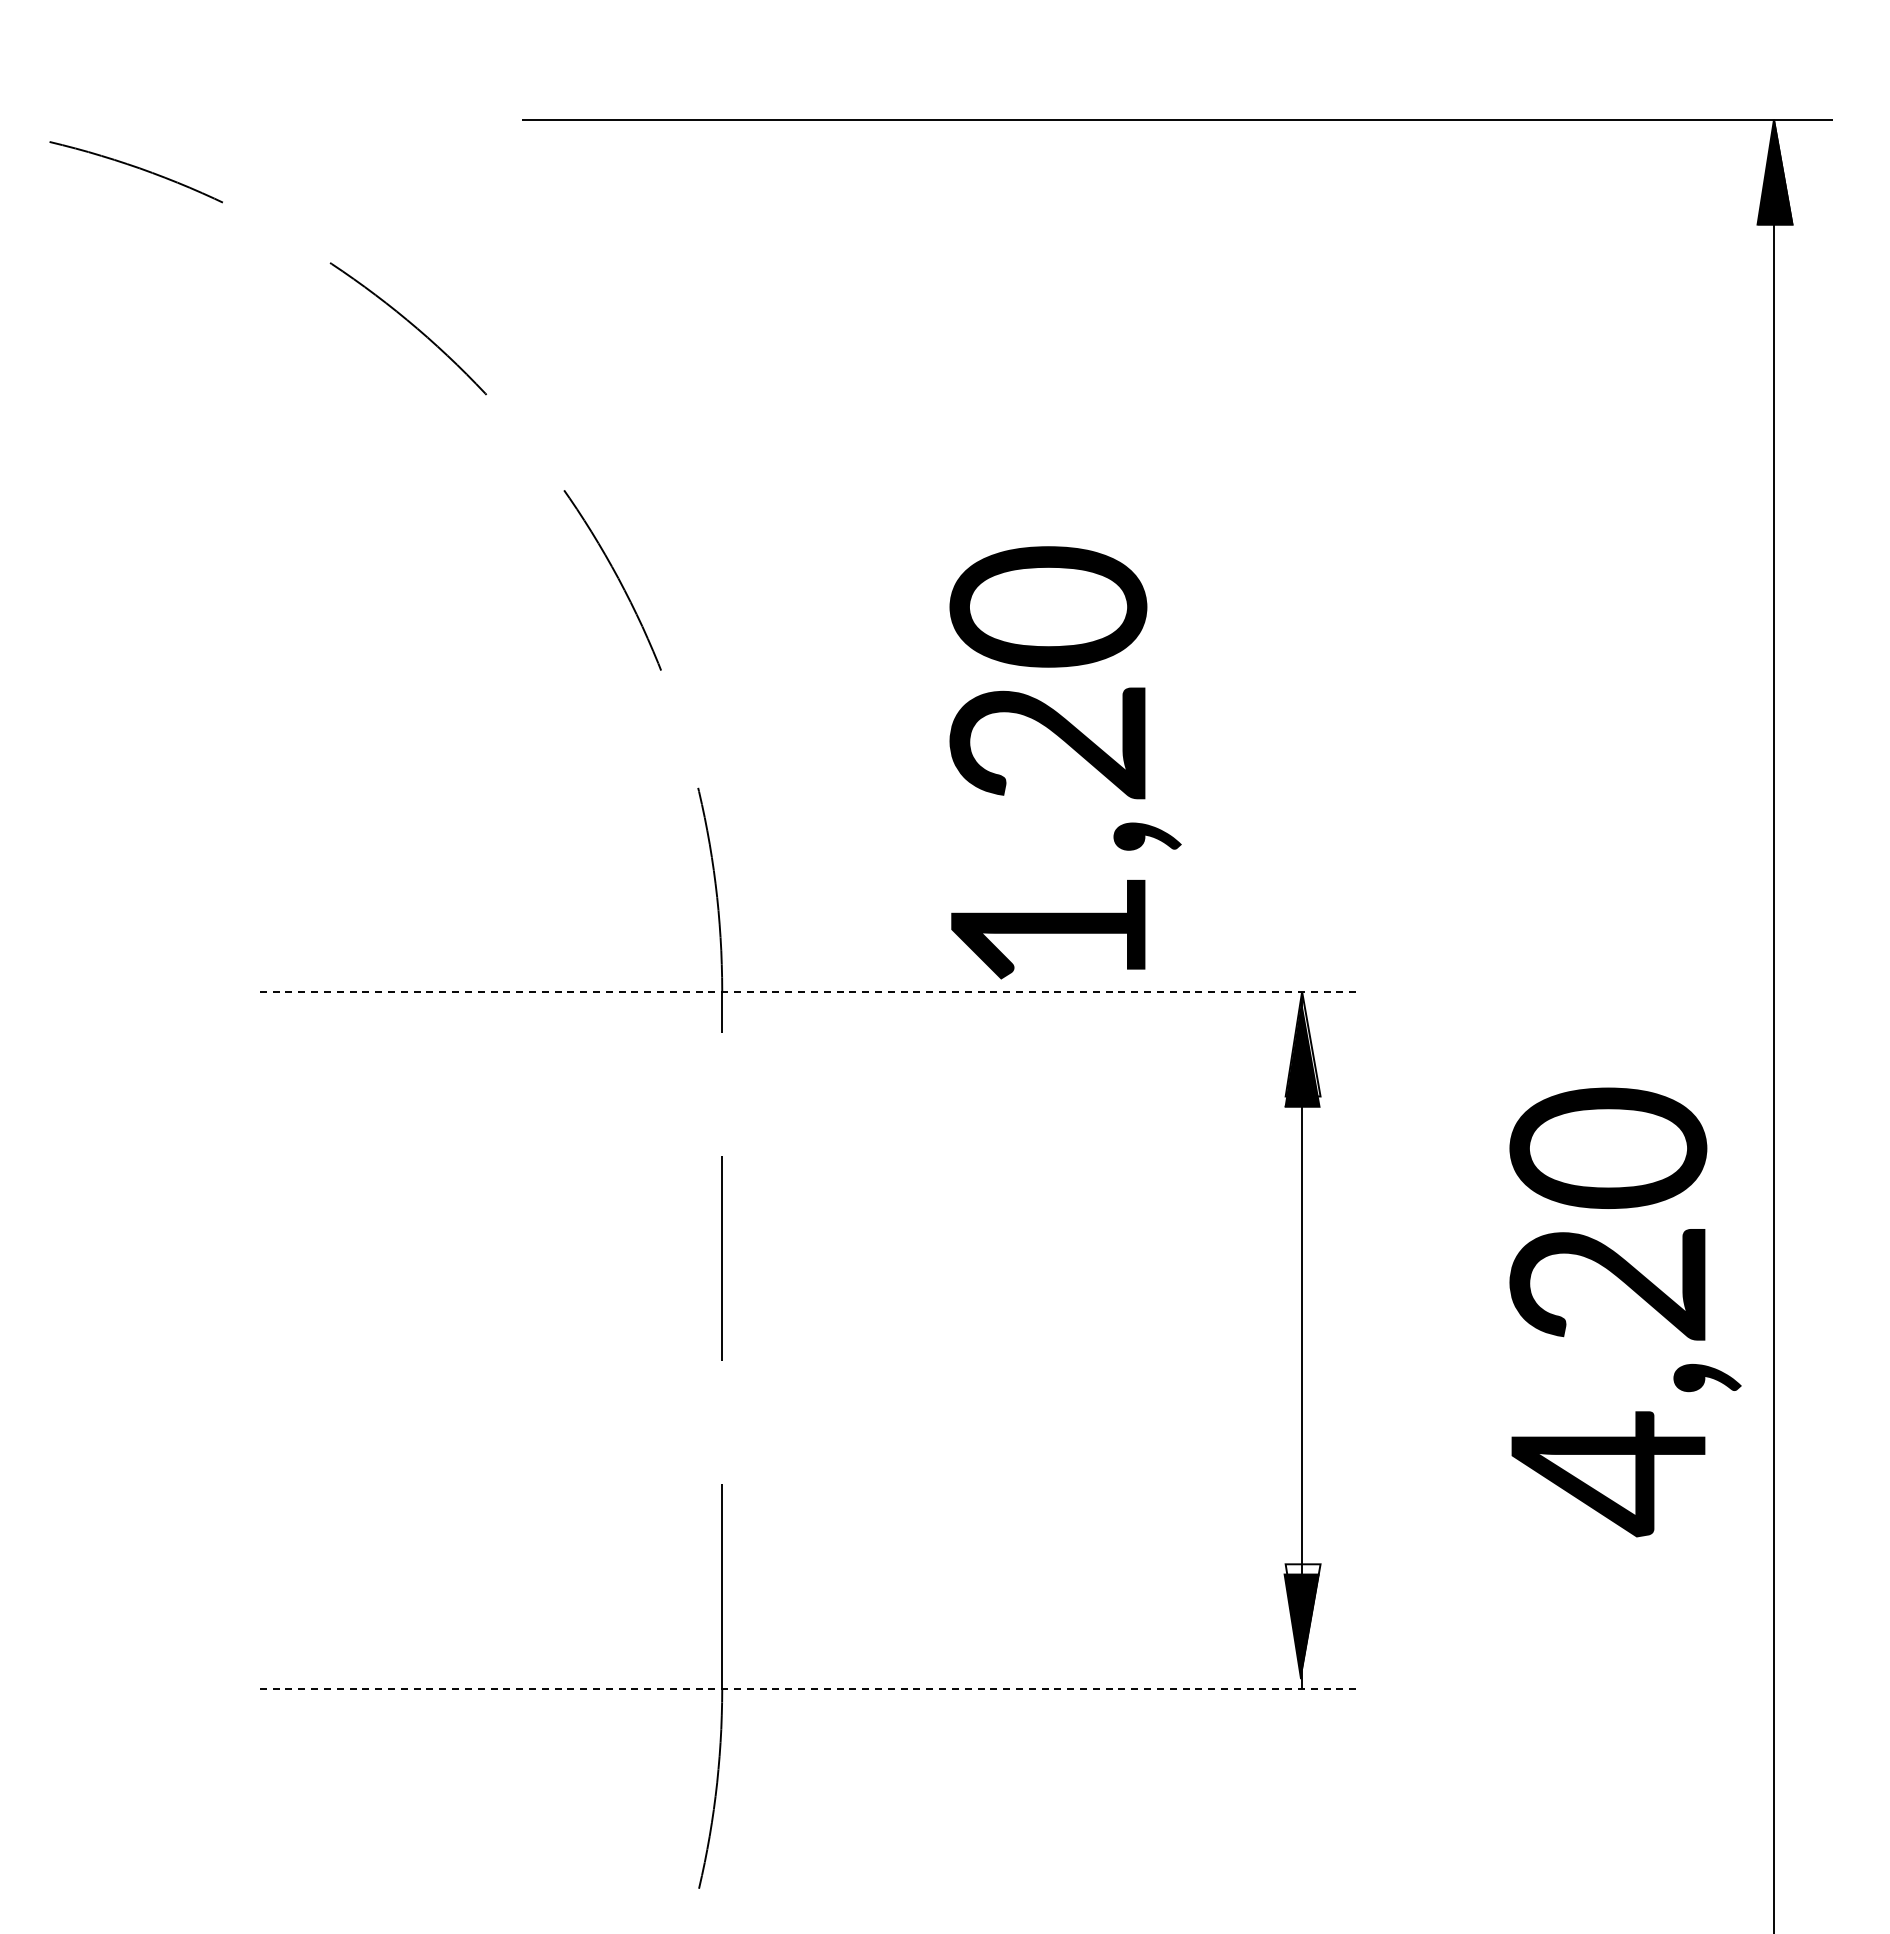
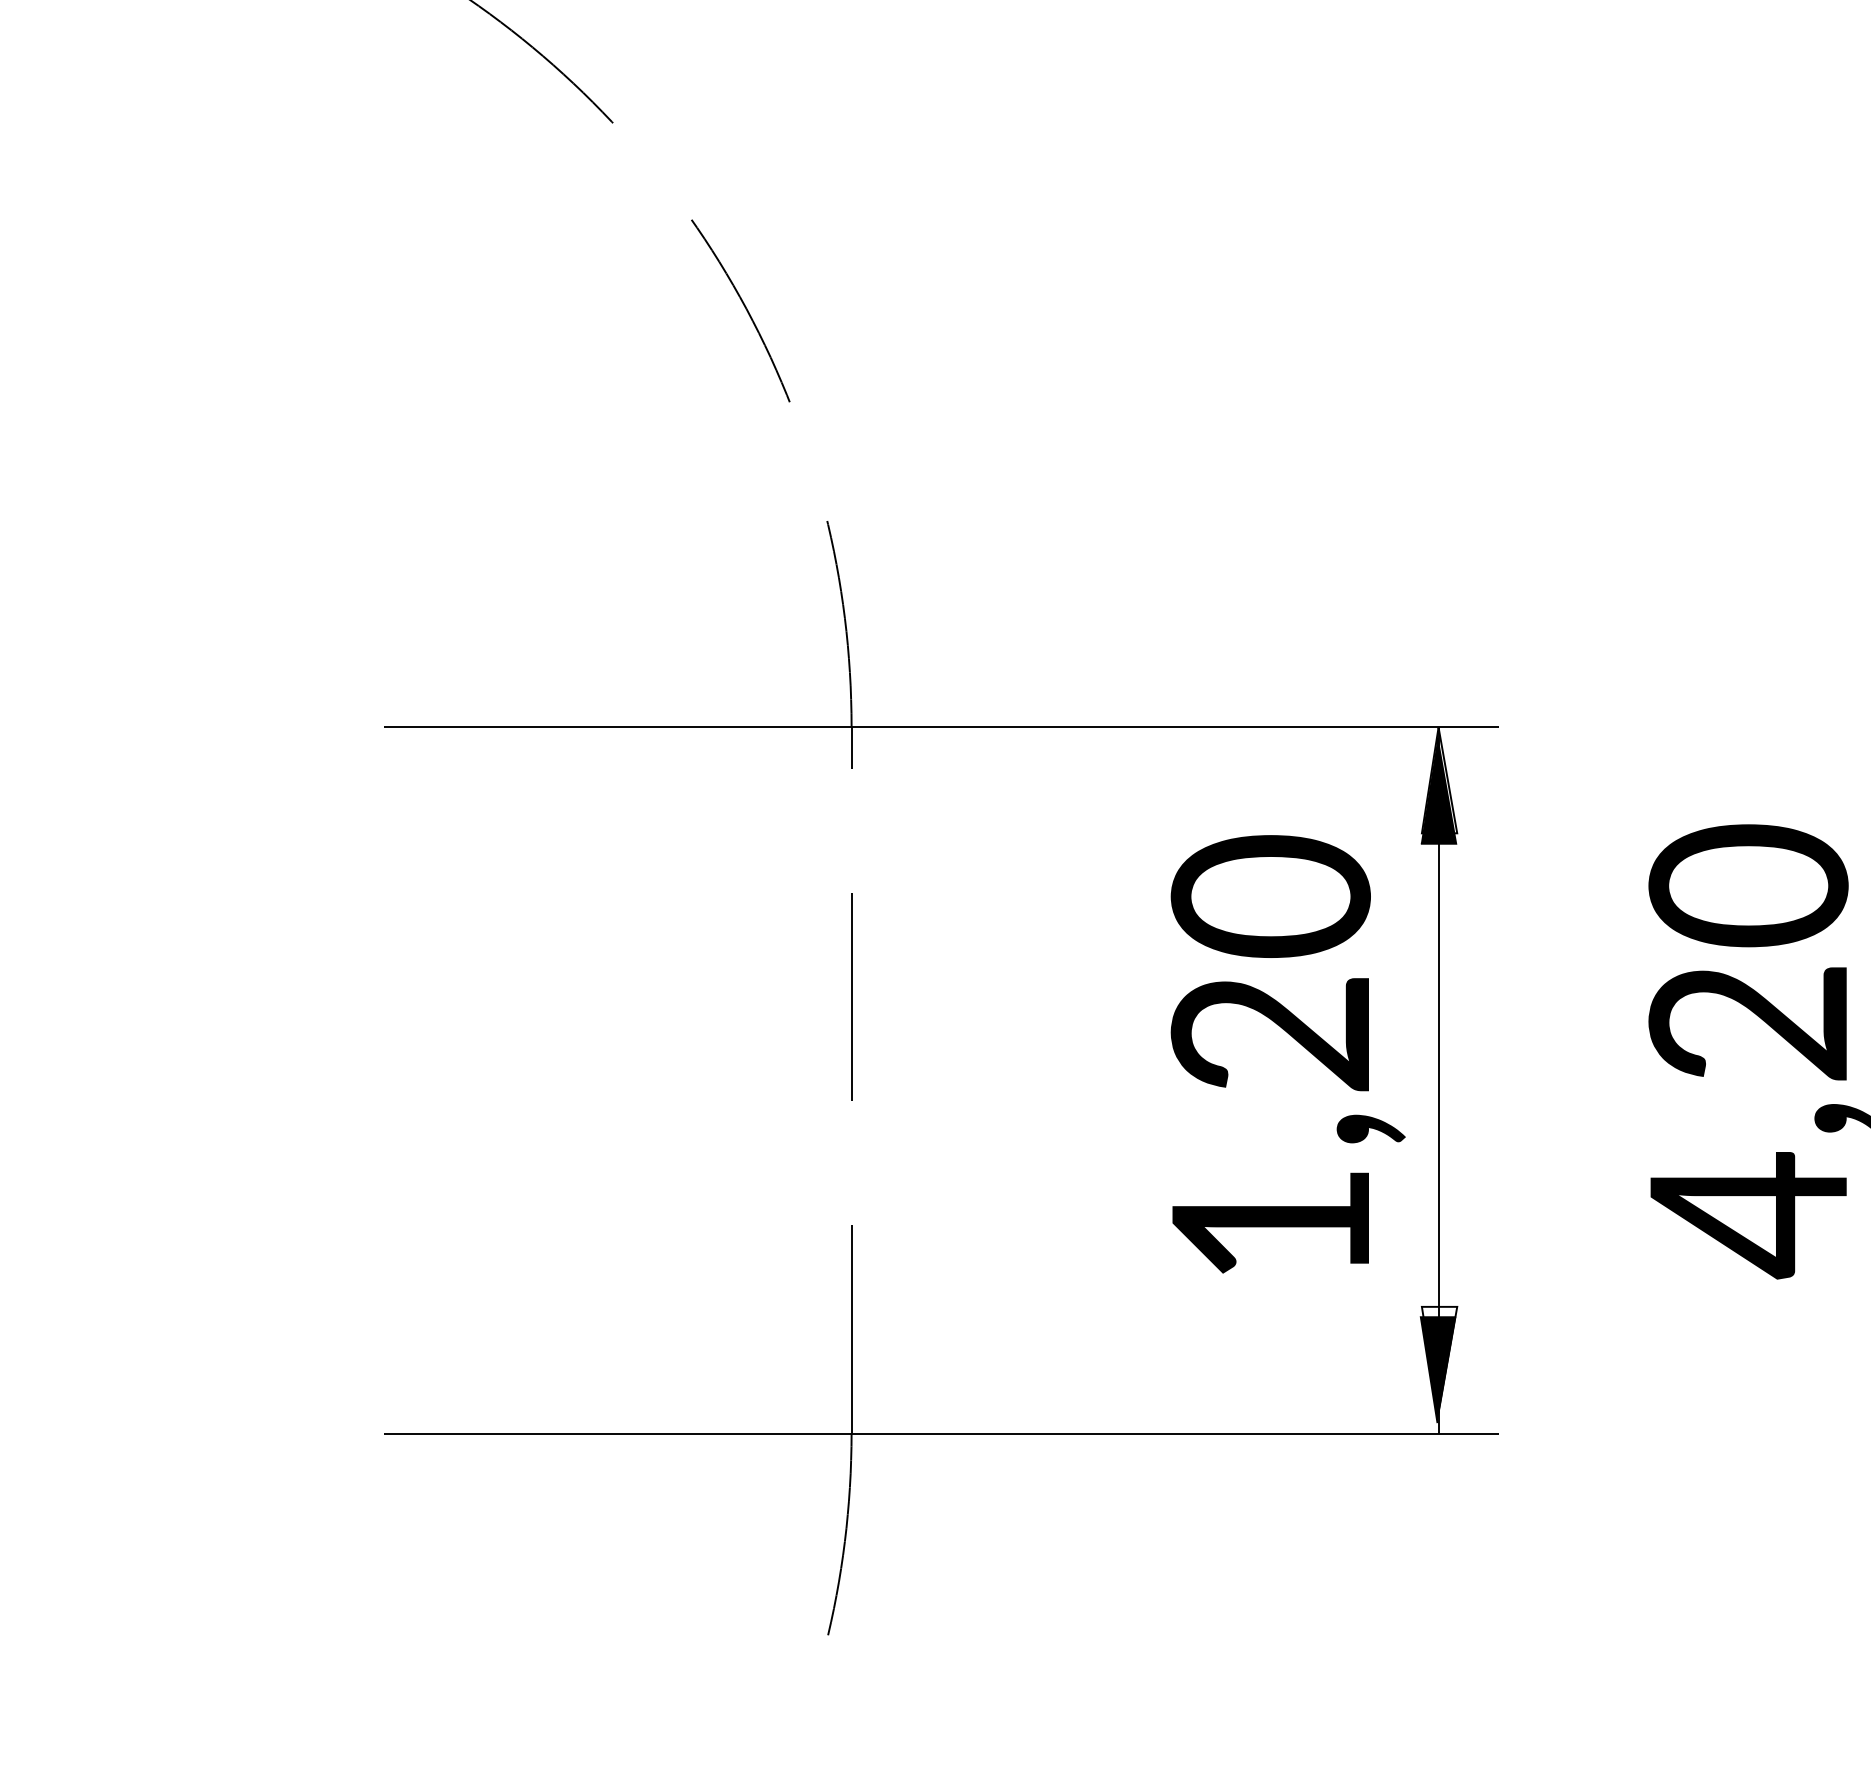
text: (1065, 762) -> (1288, 1054), moved
line: (810, 991) -> (940, 727), dashed -> solid
line: (810, 1689) -> (940, 1433), dashed -> solid

